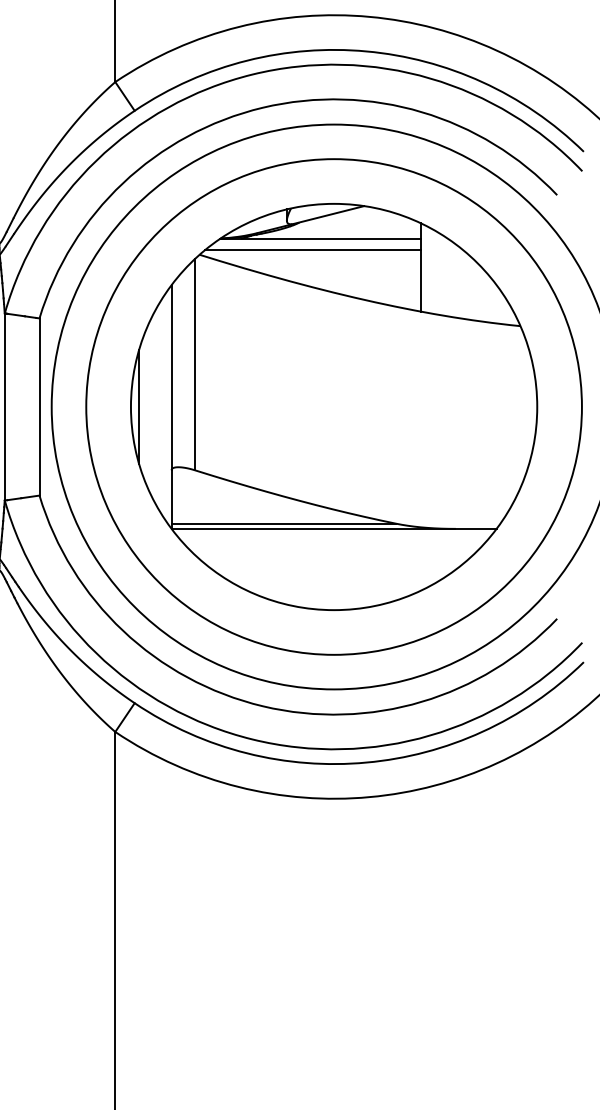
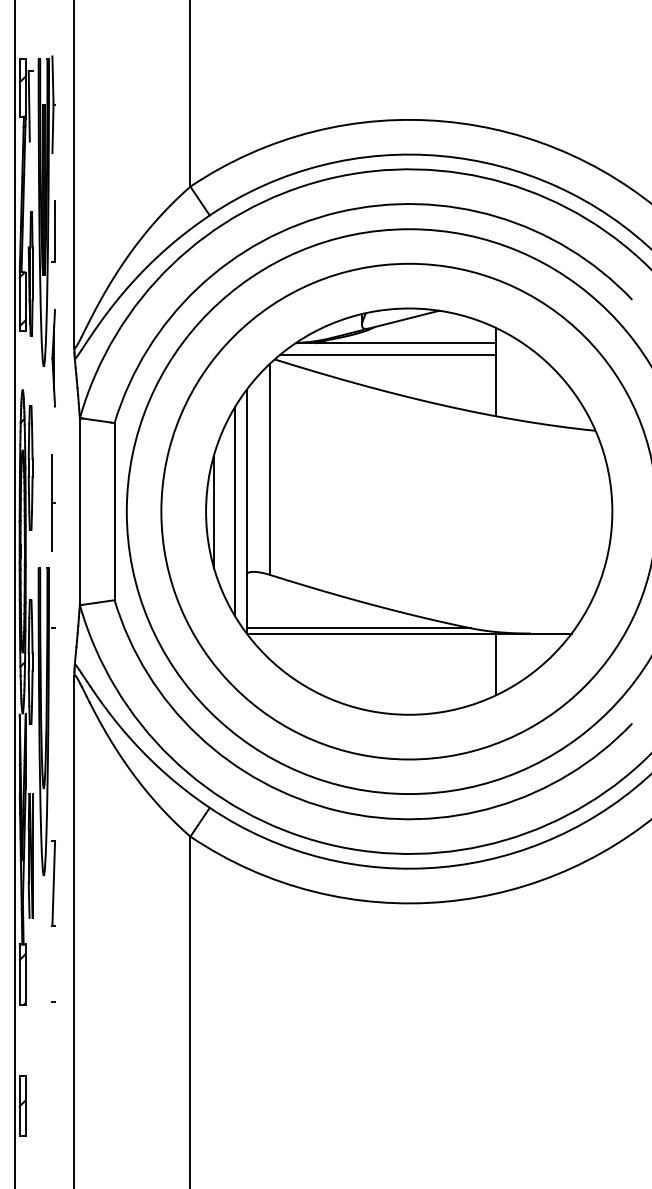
line: (160, 406) -> (235, 511), added
line: (421, 559) -> (496, 664), added

